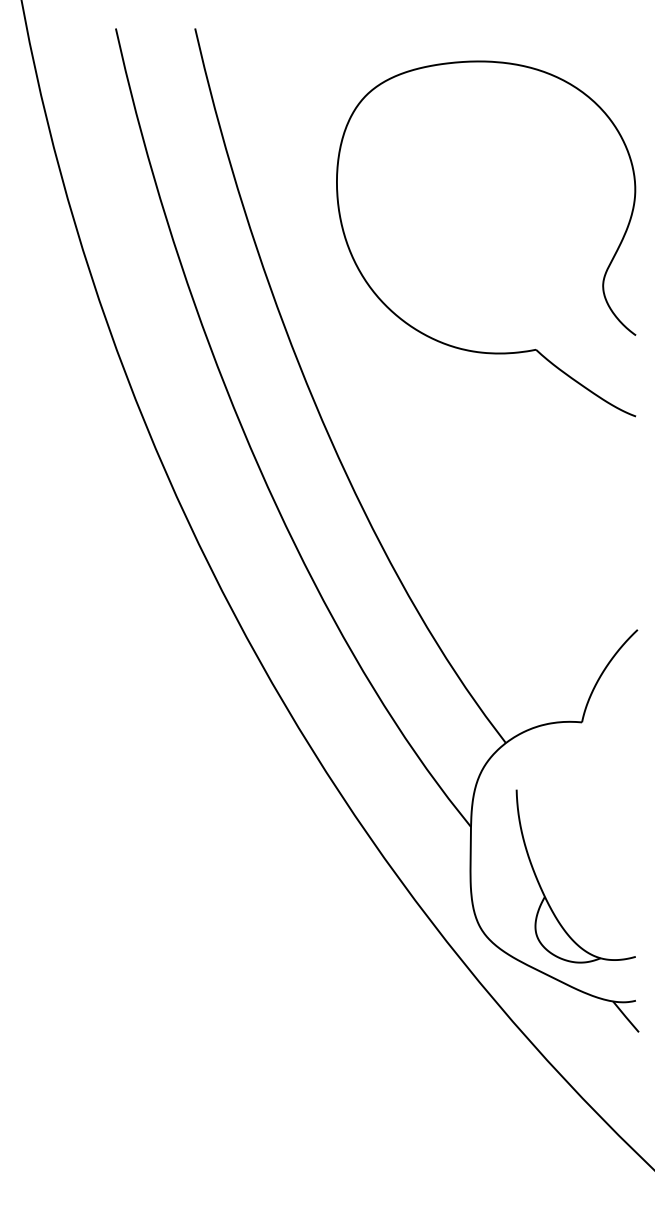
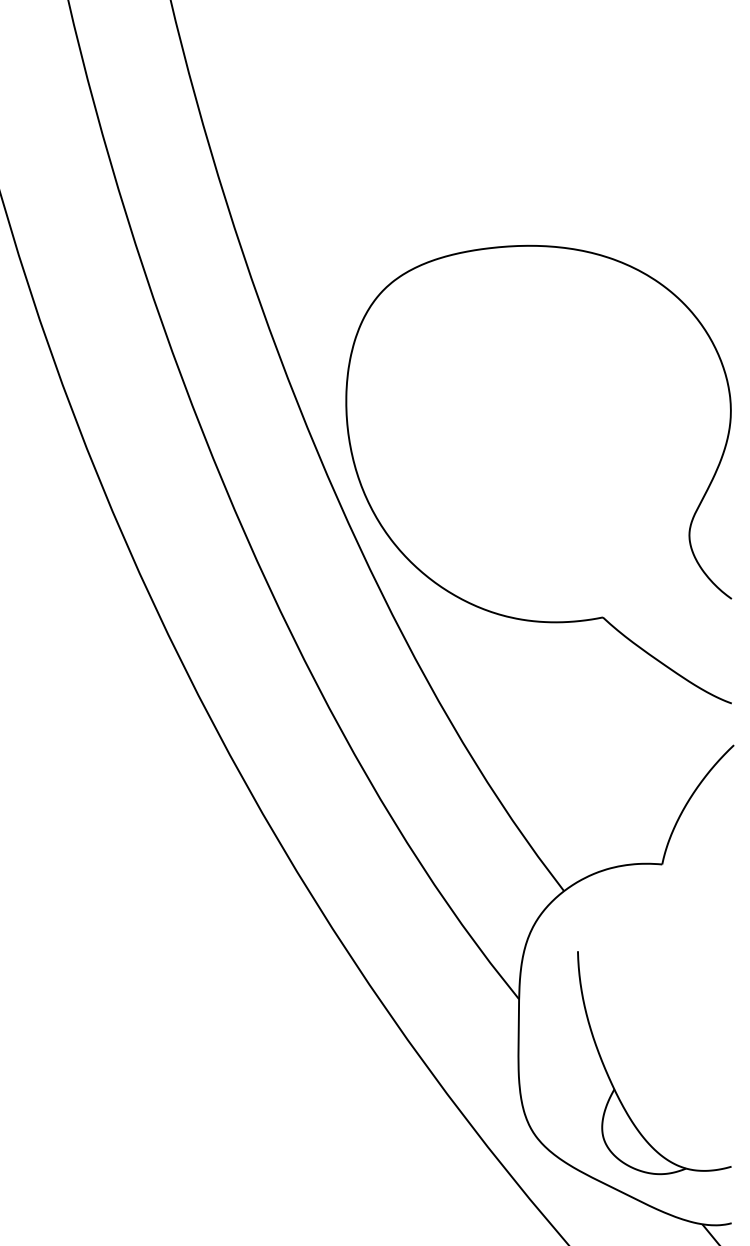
part: (450, 344) -> (492, 610), moved

